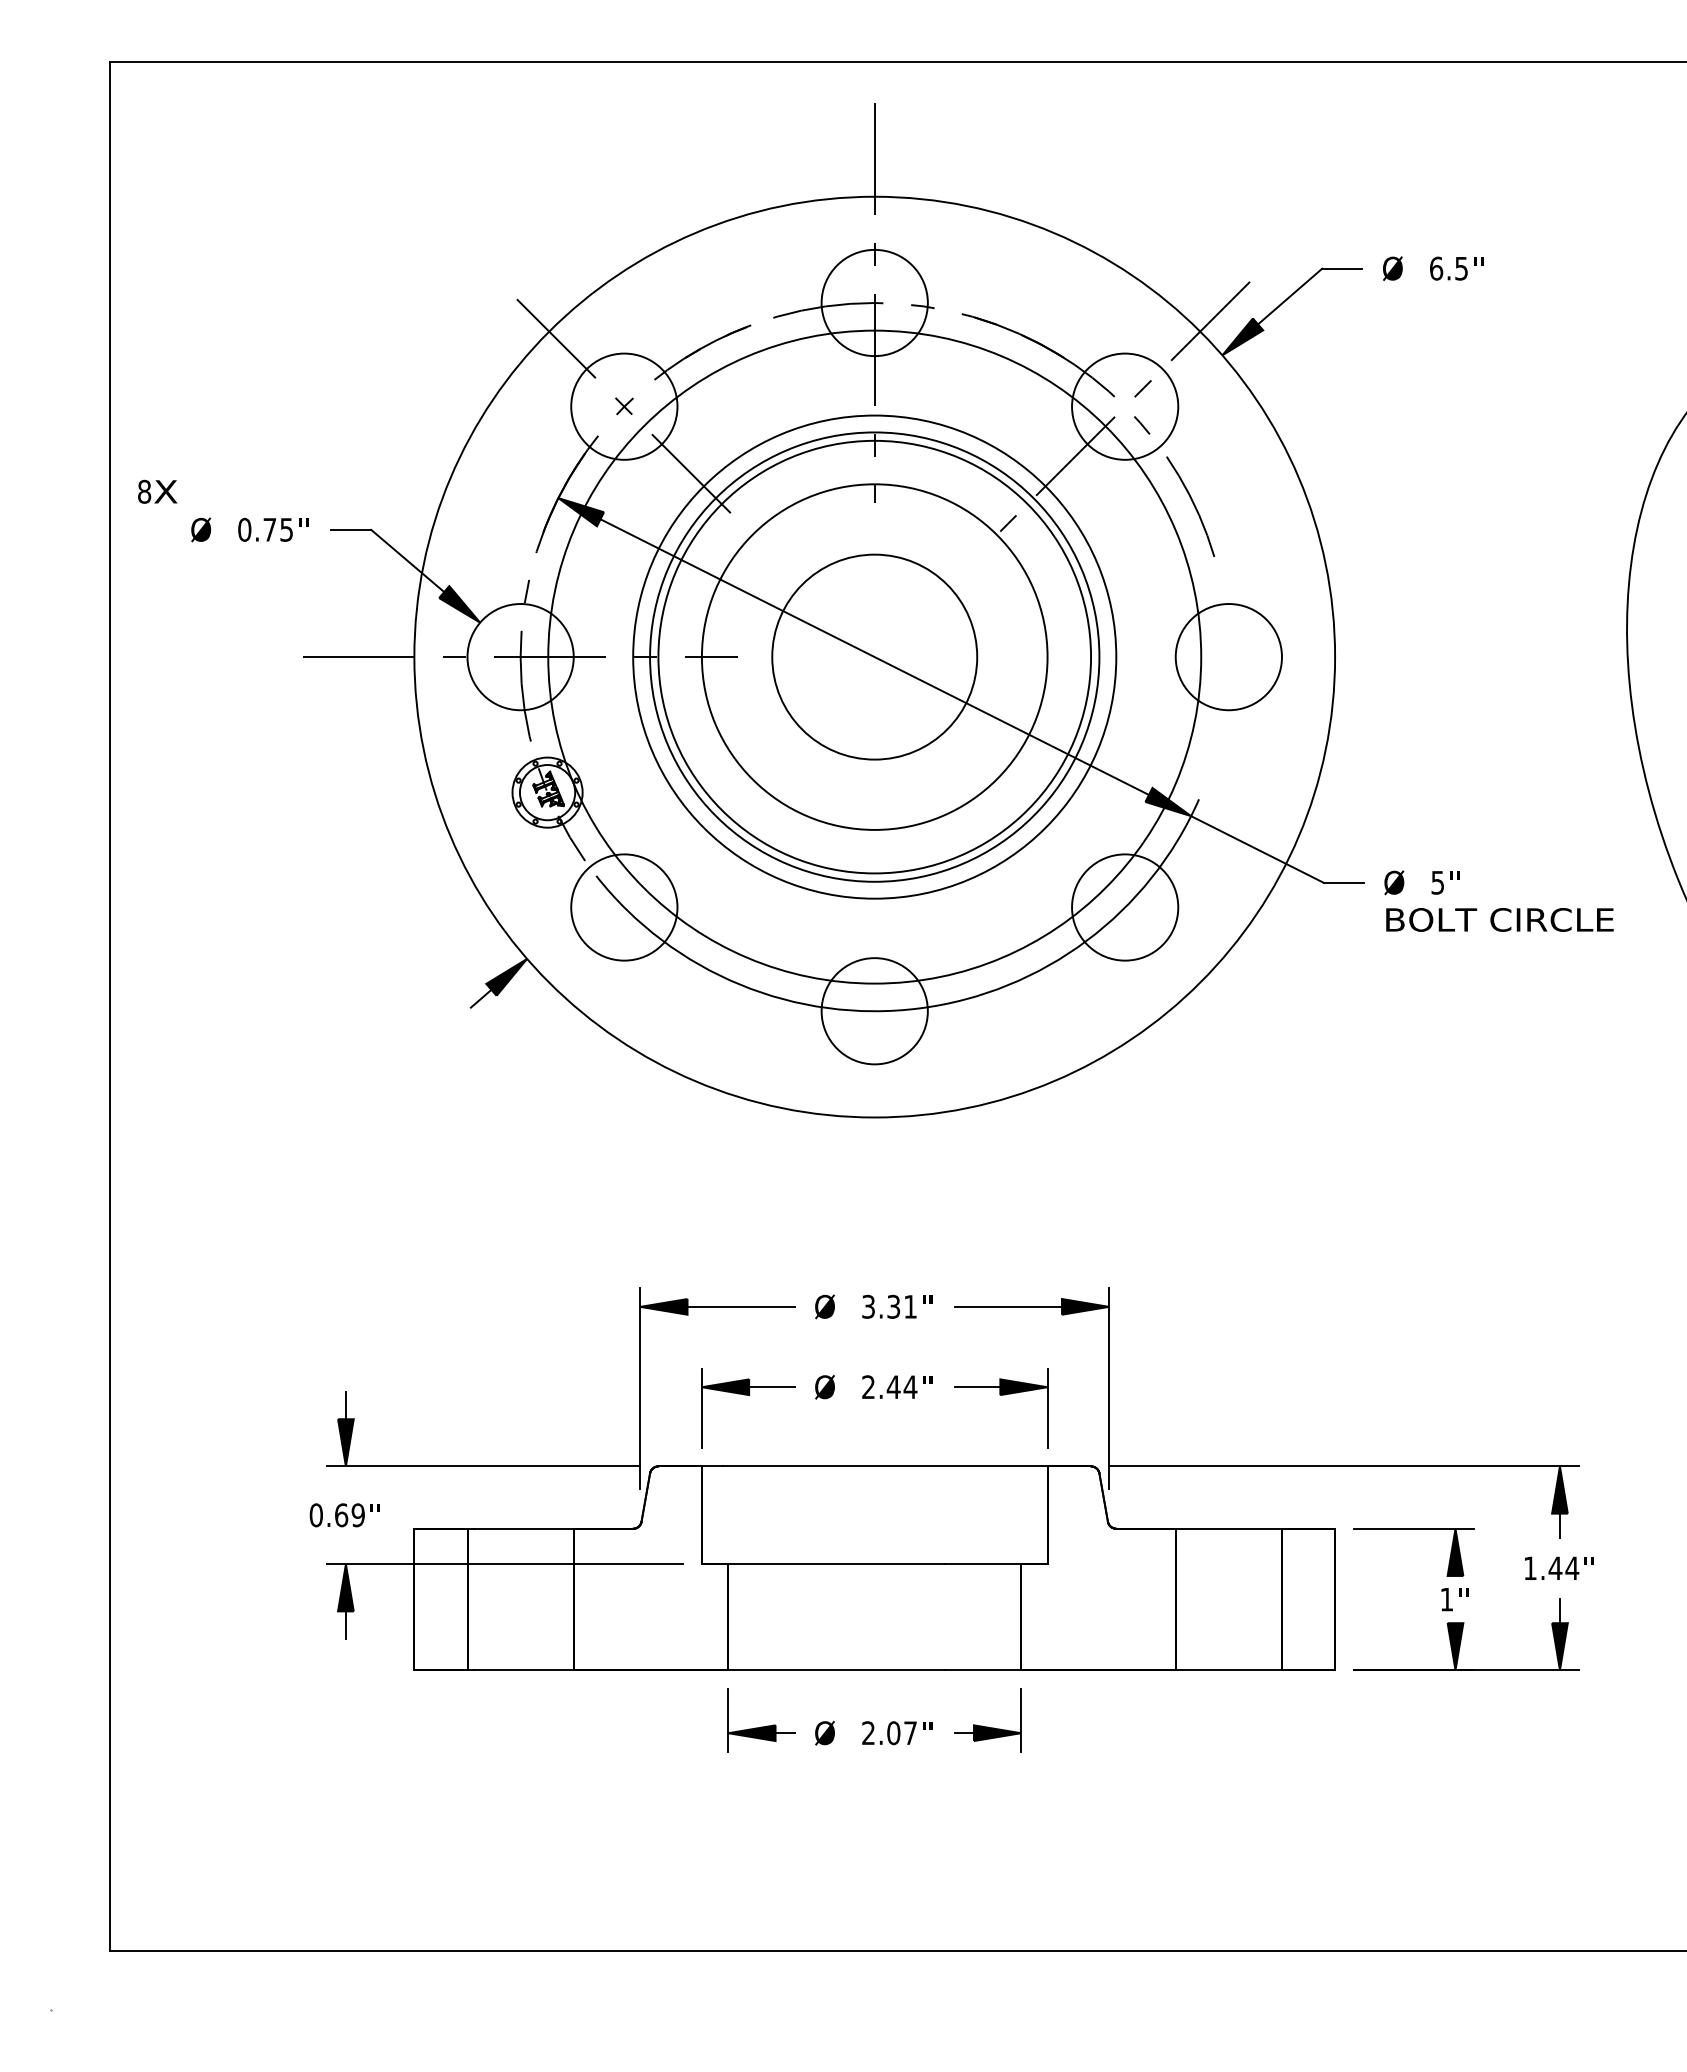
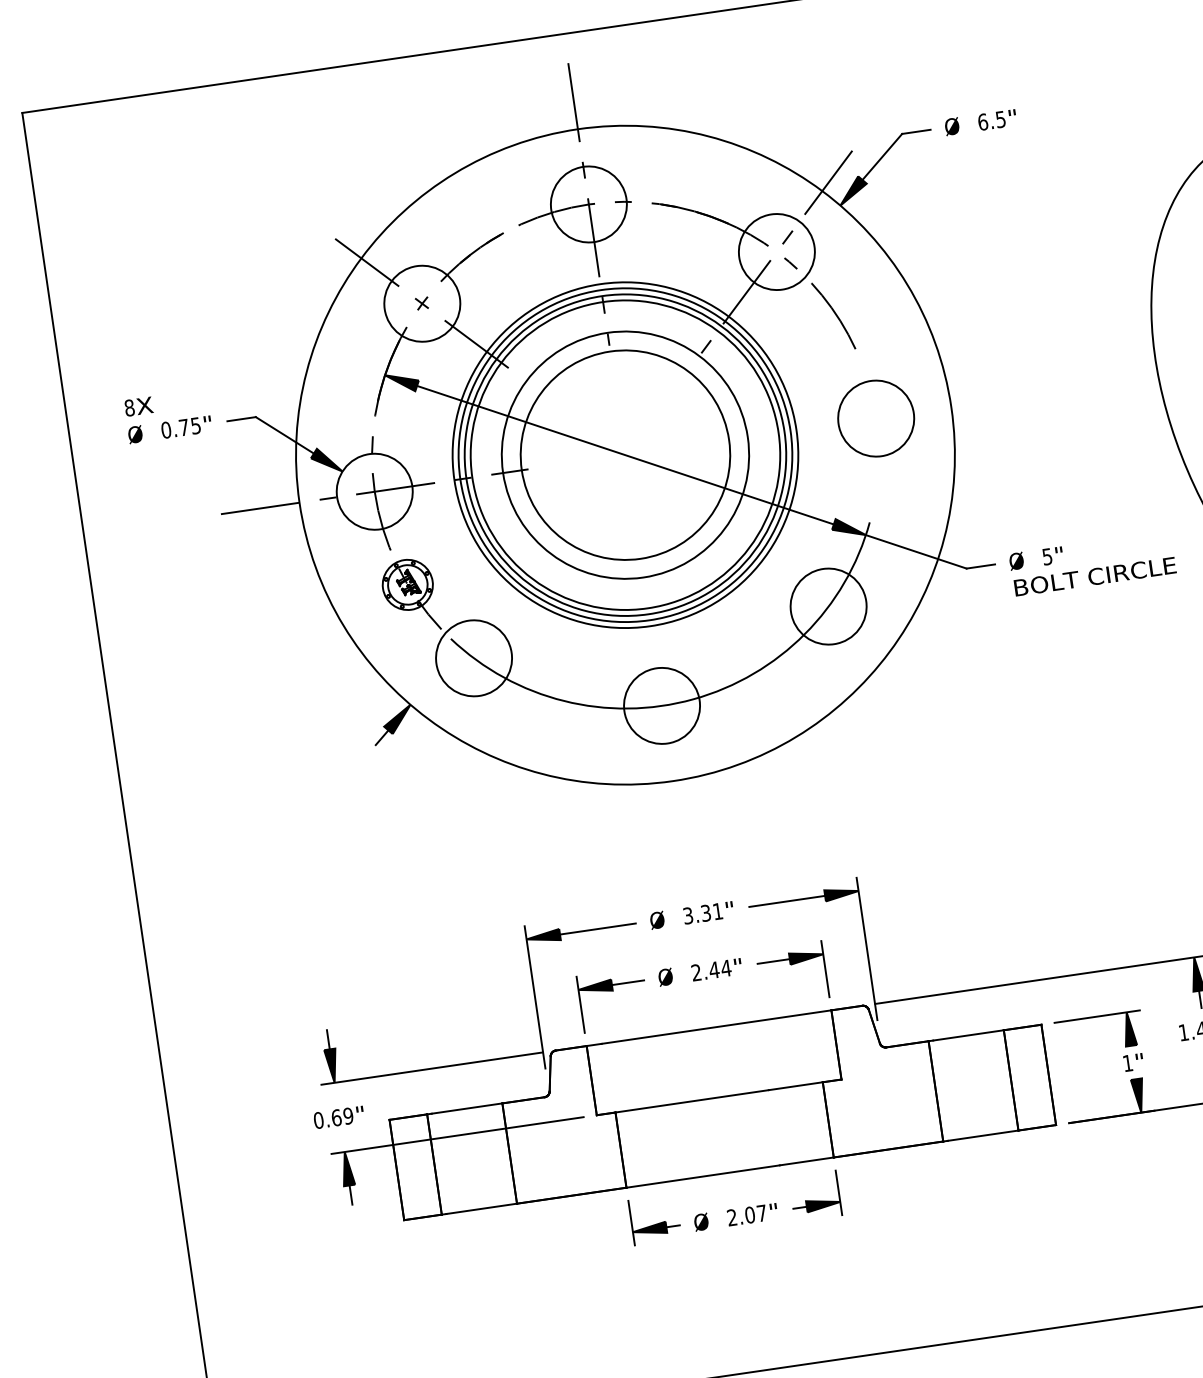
text: (157, 491) -> (138, 406), moved
circle: (874, 656) -> (625, 454), size x0.71
circle: (874, 656) -> (625, 454), size x1.43

